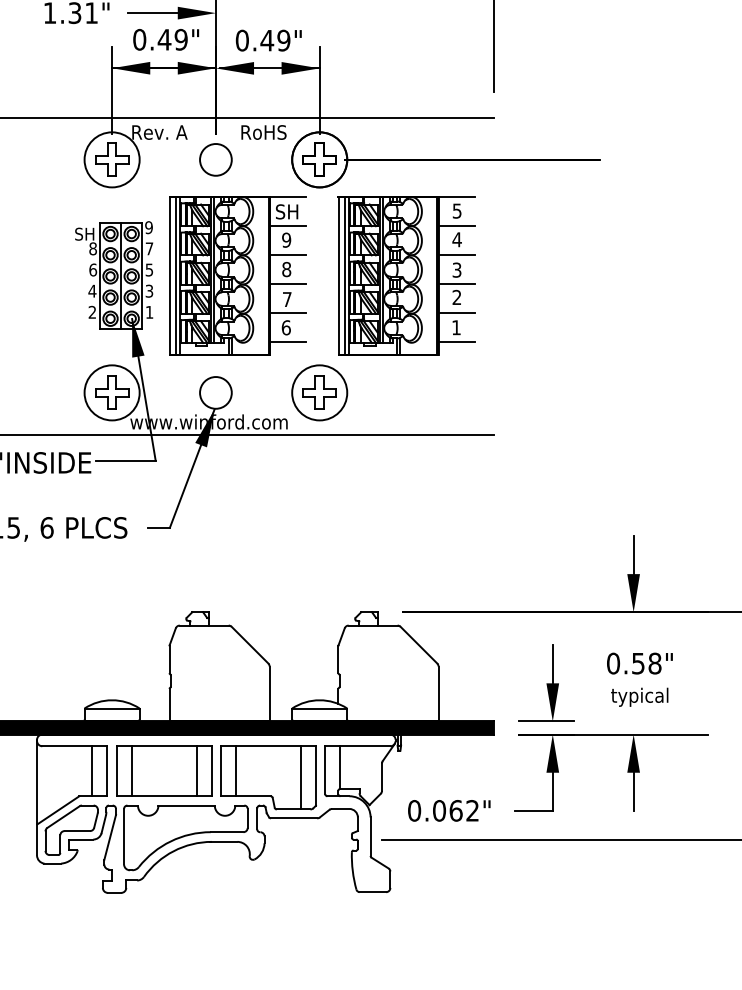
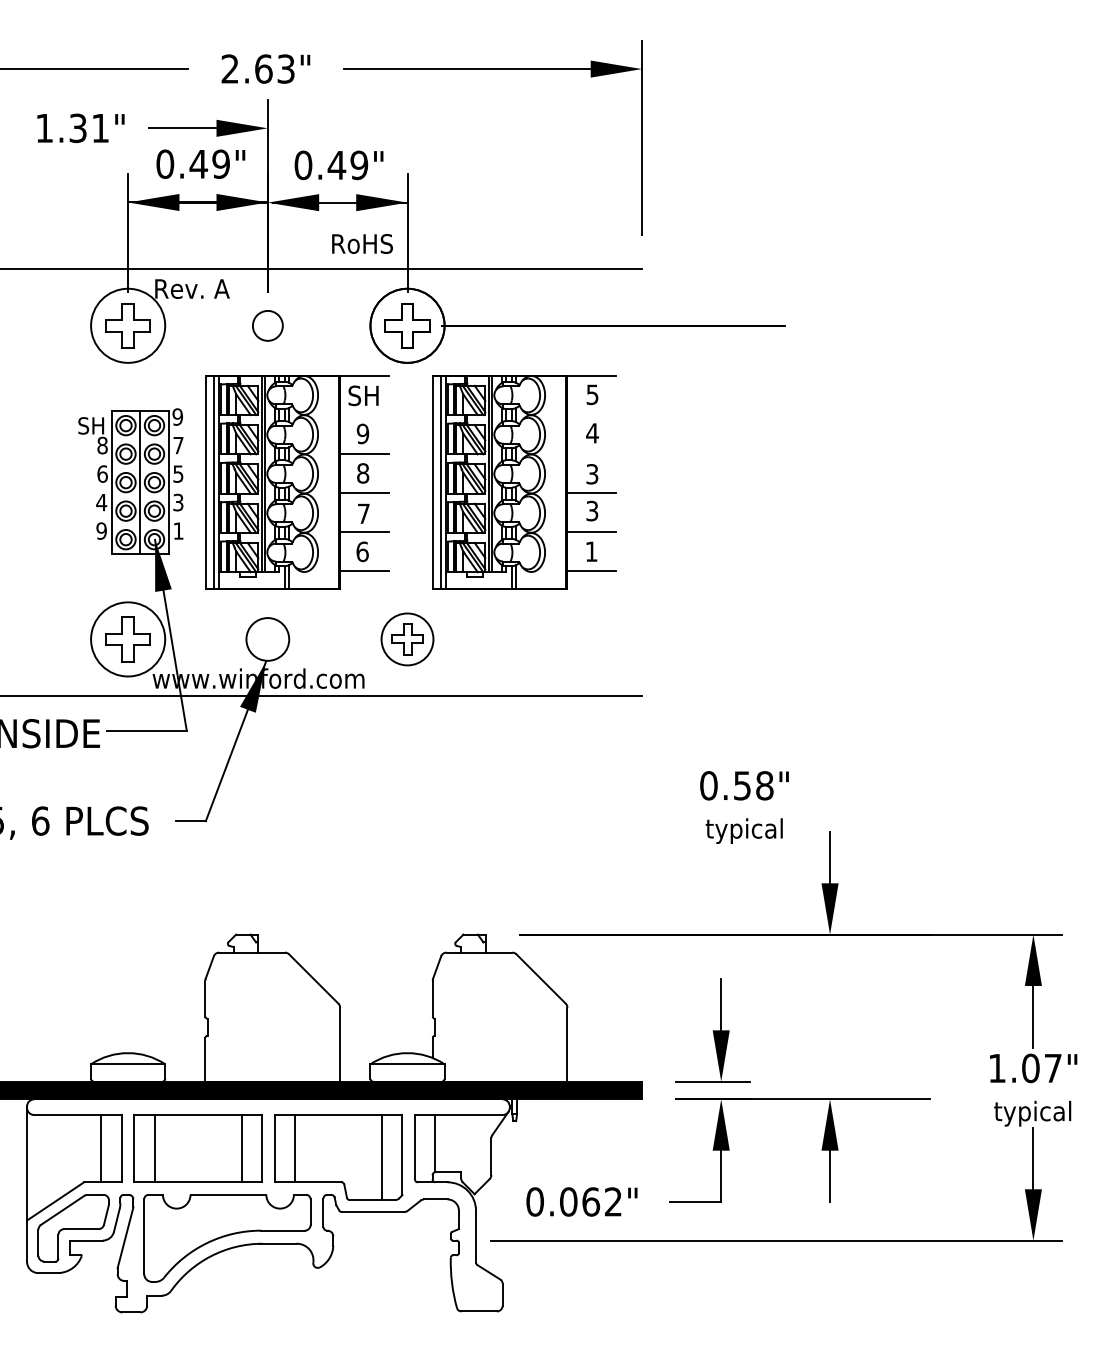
text: (263, 132) -> (362, 243), moved
circle: (215, 159) -> (267, 325), size x0.7
line: (287, 225) -> (364, 414), removed
line: (456, 225) -> (591, 414), removed
line: (456, 254) -> (591, 453), removed
text: (457, 297) -> (592, 511), 2 -> 3
text: (92, 311) -> (101, 530), 2 -> 9
part: (319, 392) -> (407, 639), size x0.7
text: (639, 679) -> (744, 807), moved

